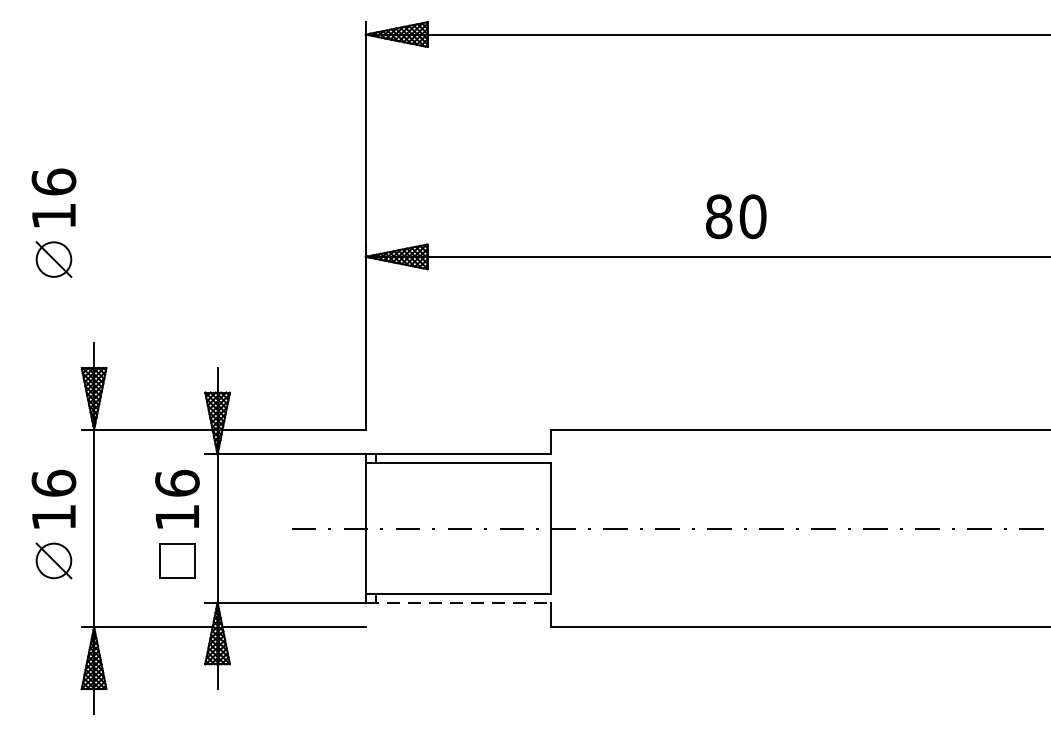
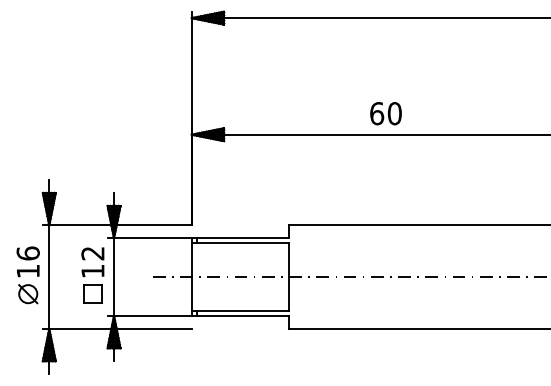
text: (720, 216) -> (377, 113), 80 -> 60
part: (52, 224) -> (27, 117), removed
text: (176, 483) -> (92, 253), 16 -> 12
line: (458, 603) -> (240, 316), dashed -> solid

